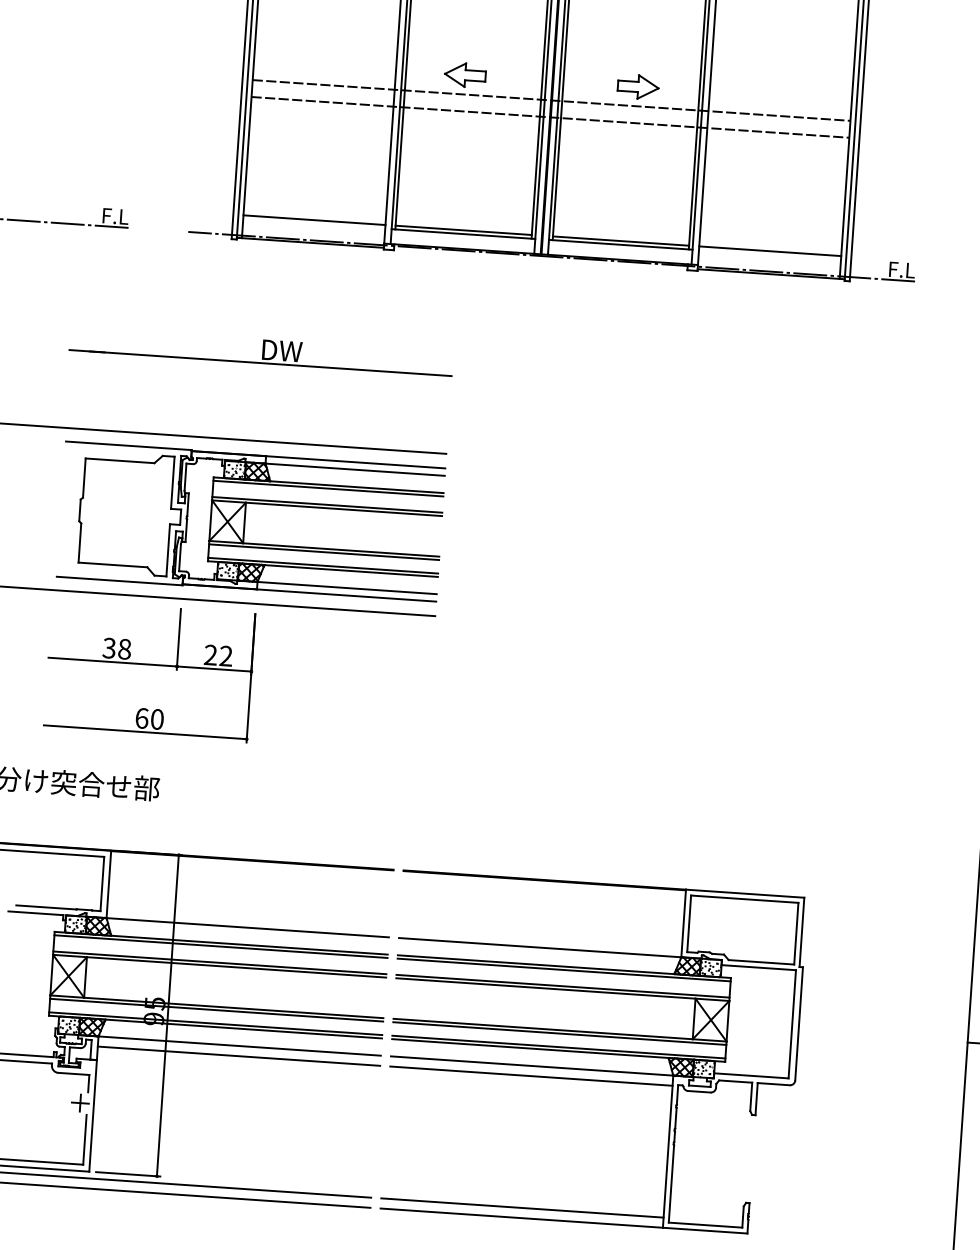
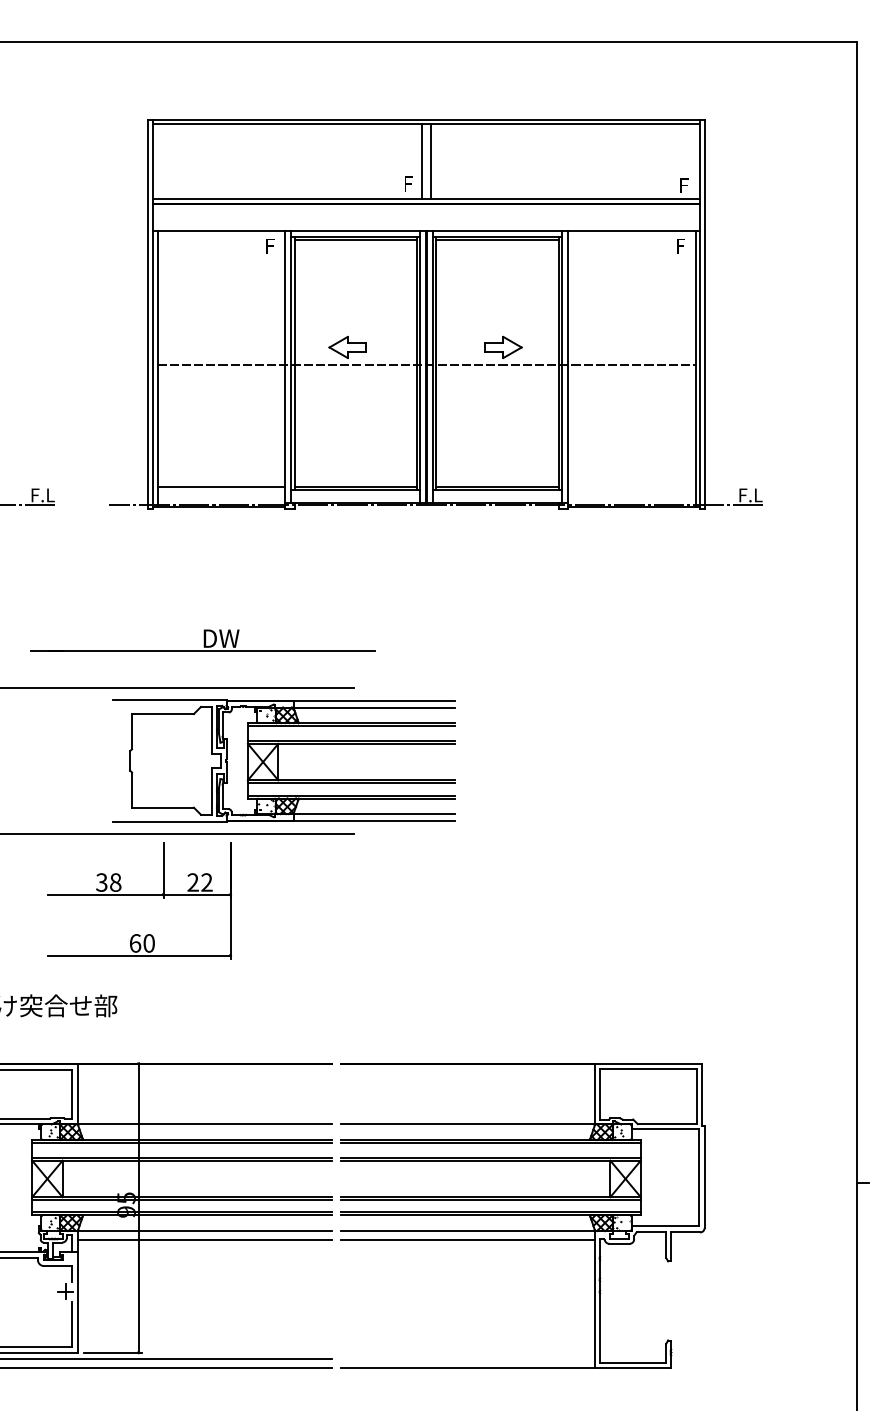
line: (550, 117) -> (426, 380), removed
line: (770, 251) -> (631, 486), removed
part: (260, 351) -> (202, 640), moved
part: (250, 521) -> (283, 760), moved
part: (149, 671) -> (139, 900), moved
line: (522, 1207) -> (468, 1358), removed

